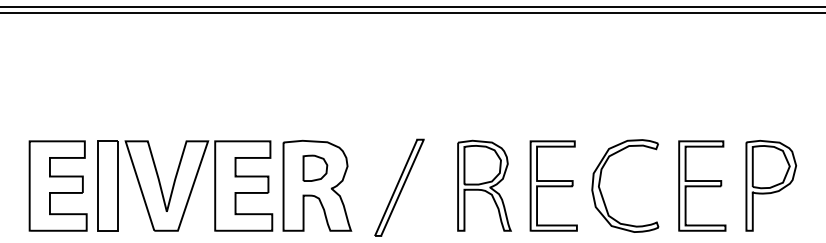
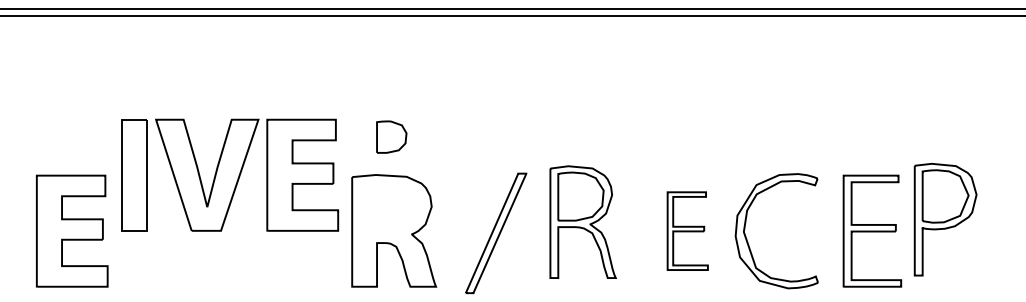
part: (315, 167) -> (391, 136), moved
part: (185, 185) -> (230, 174), moved
part: (484, 185) -> (583, 221), moved
part: (553, 185) -> (687, 230), size x0.7
part: (771, 185) -> (945, 219), moved

